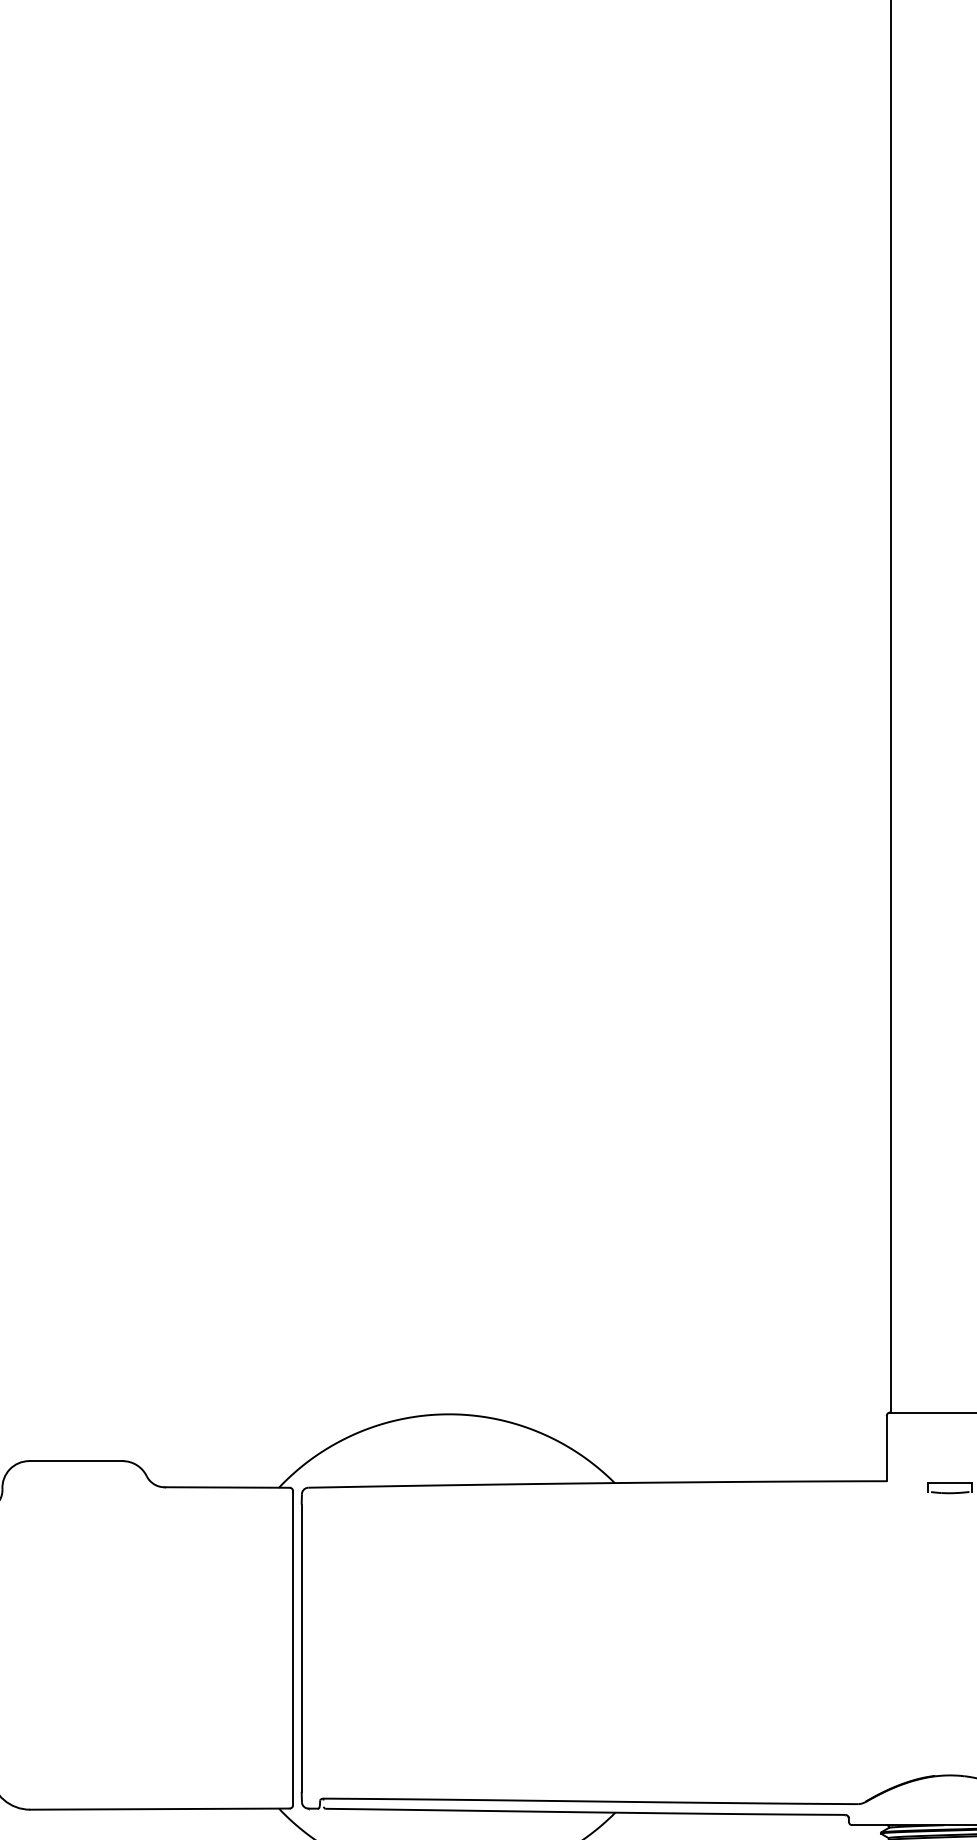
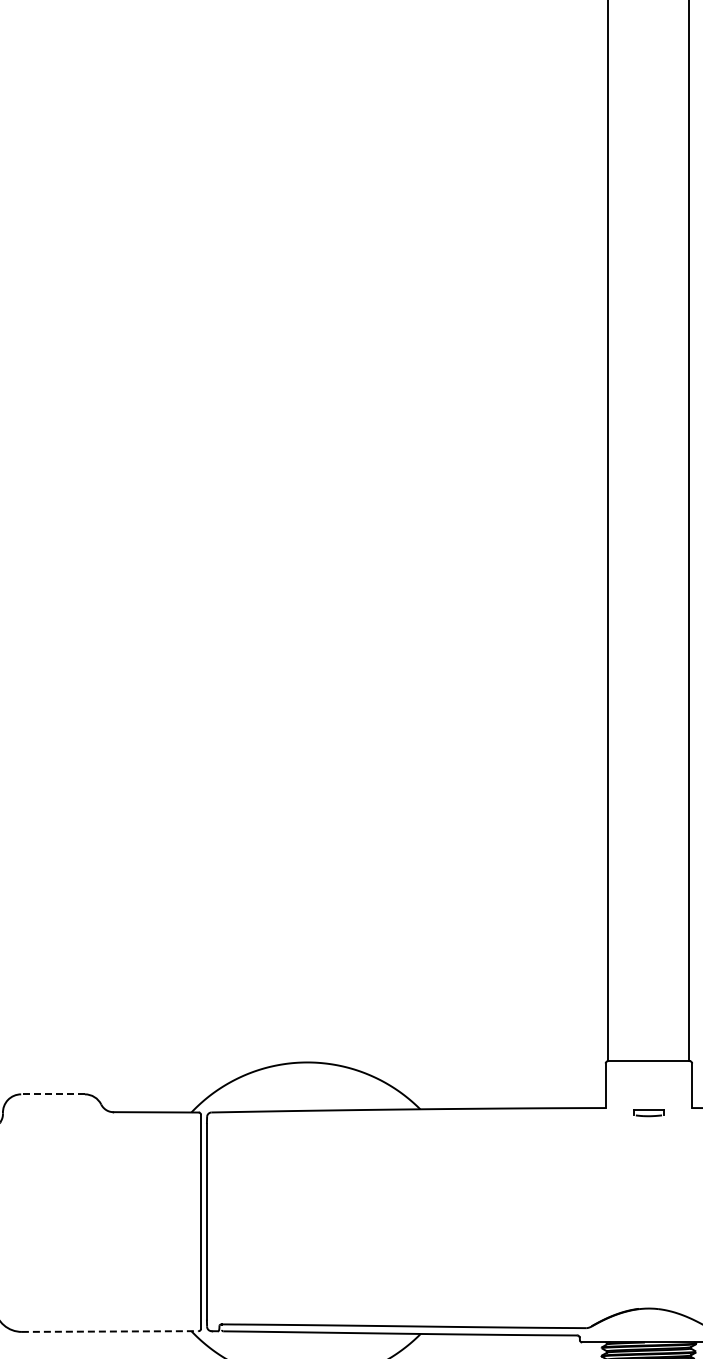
line: (76, 1461) -> (53, 1094), solid -> dashed
line: (160, 1809) -> (110, 1331), solid -> dashed

